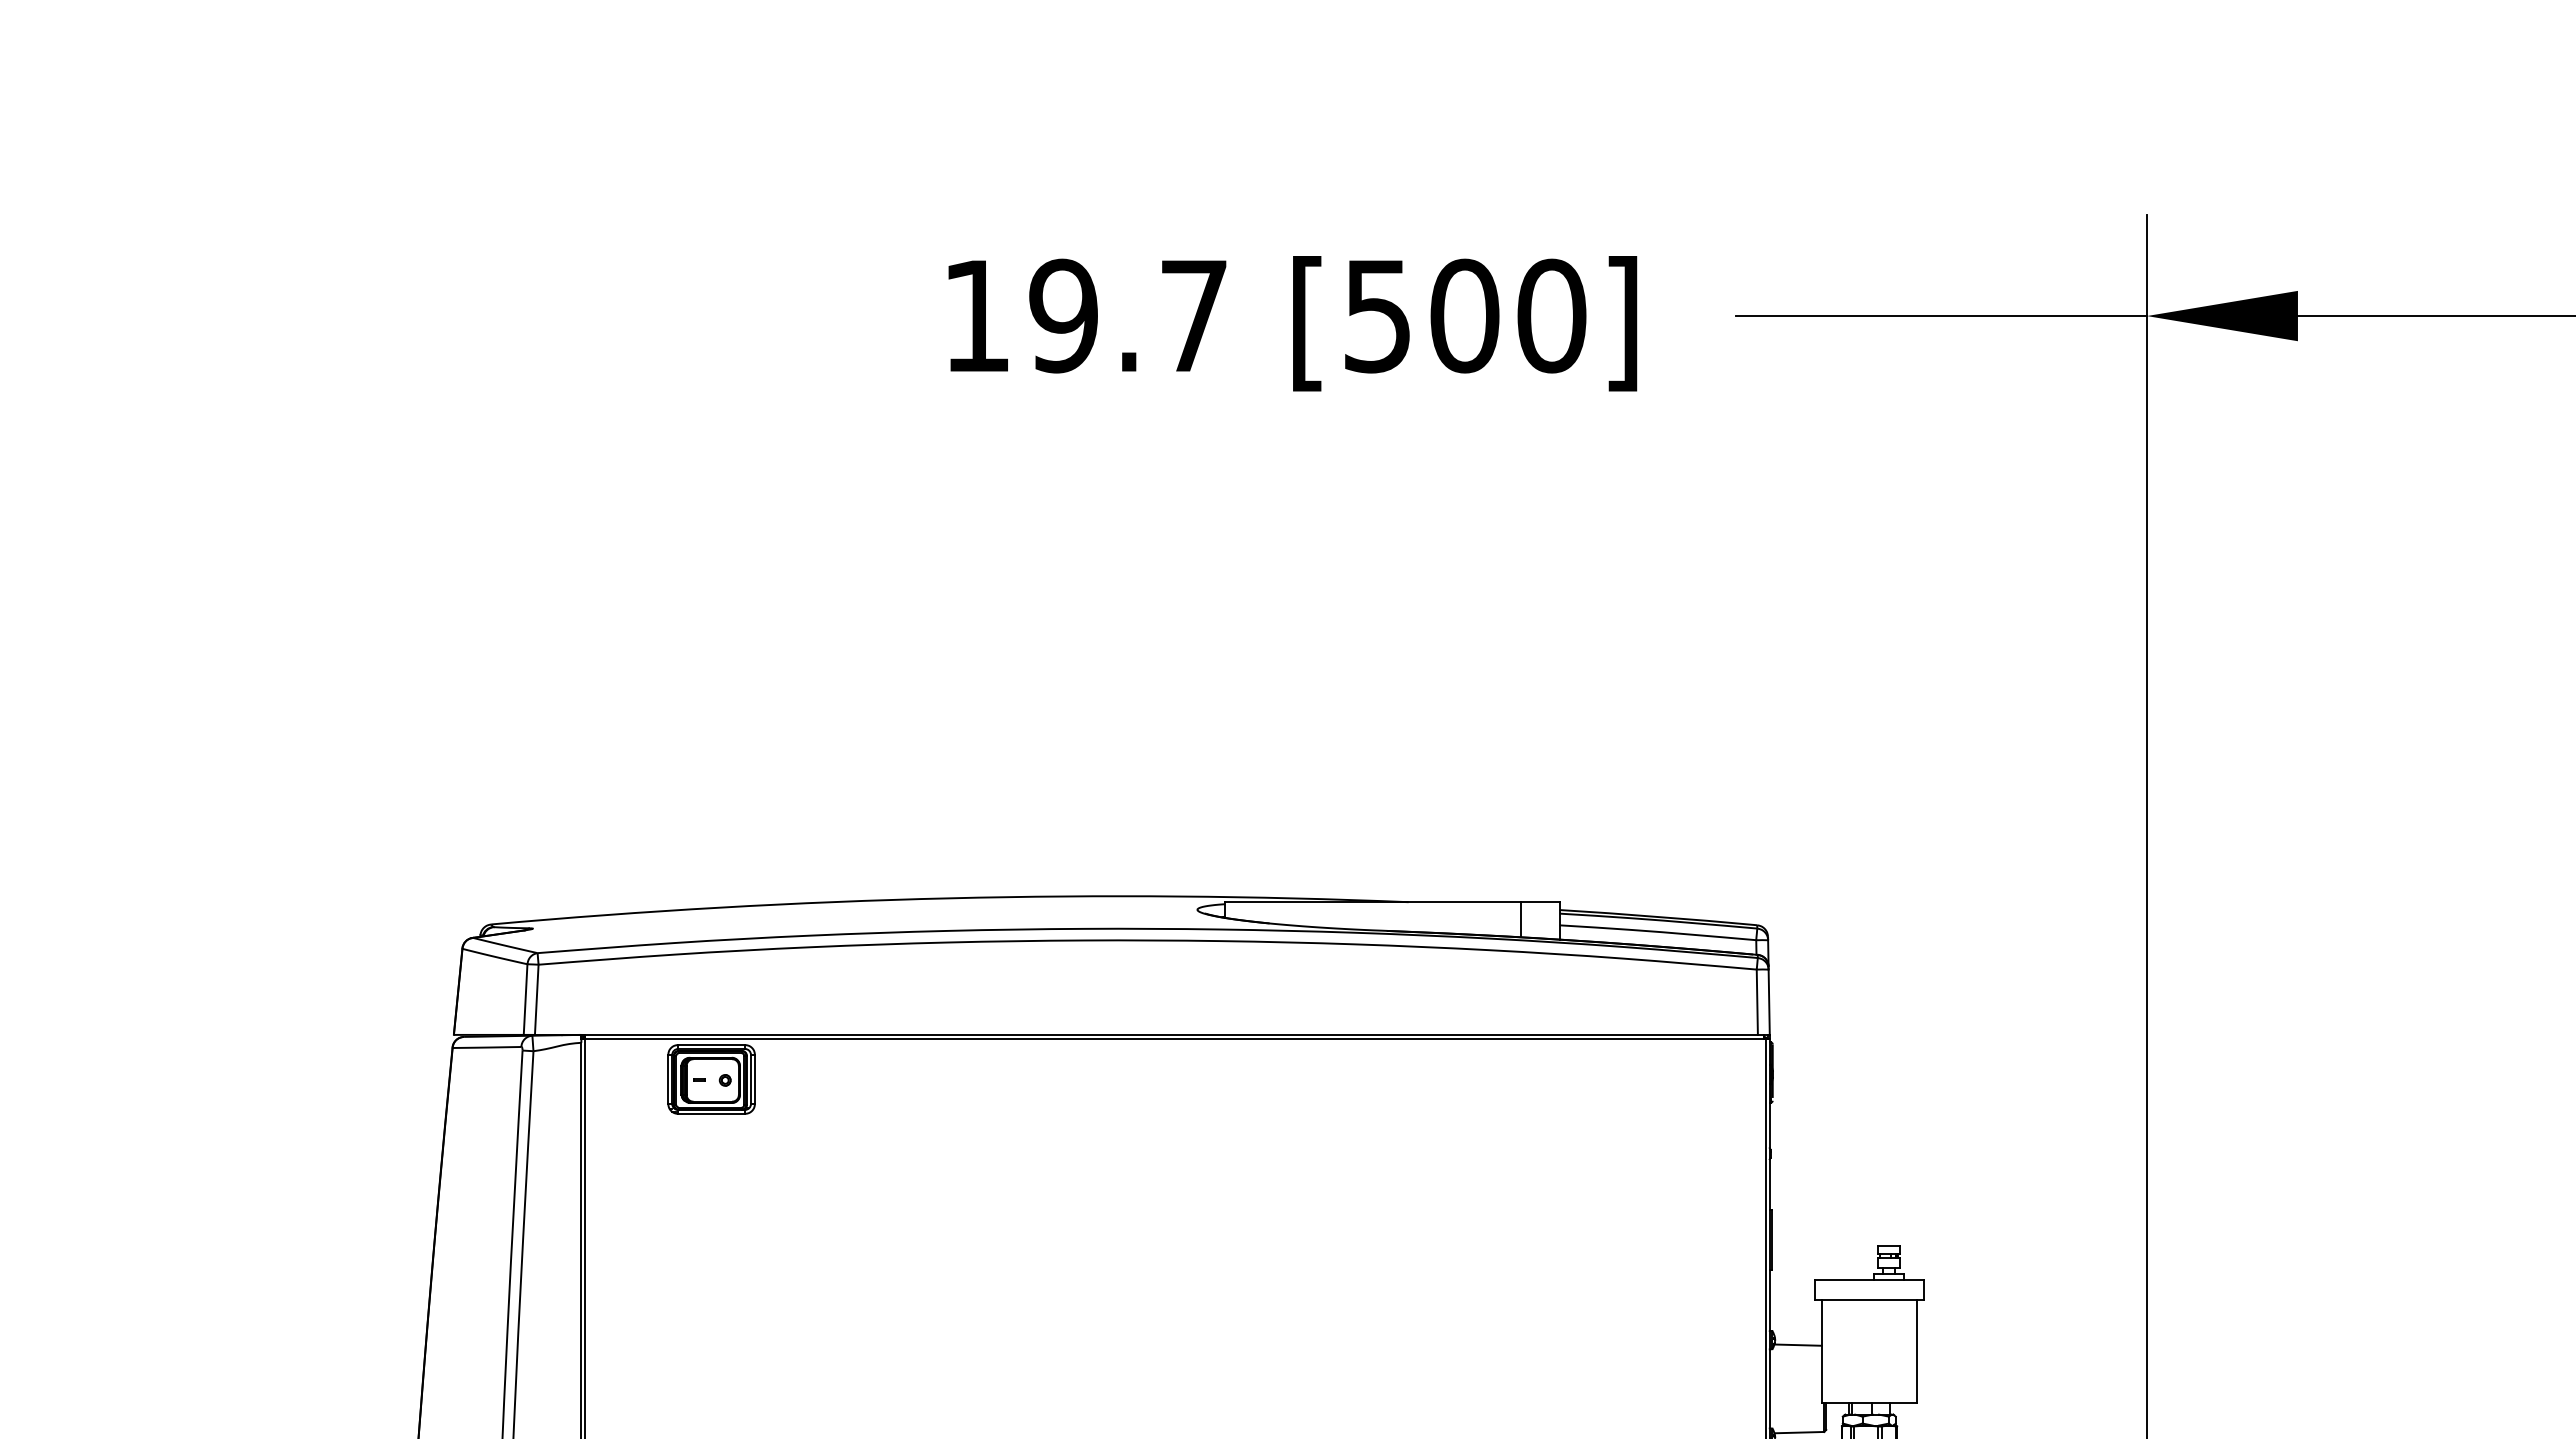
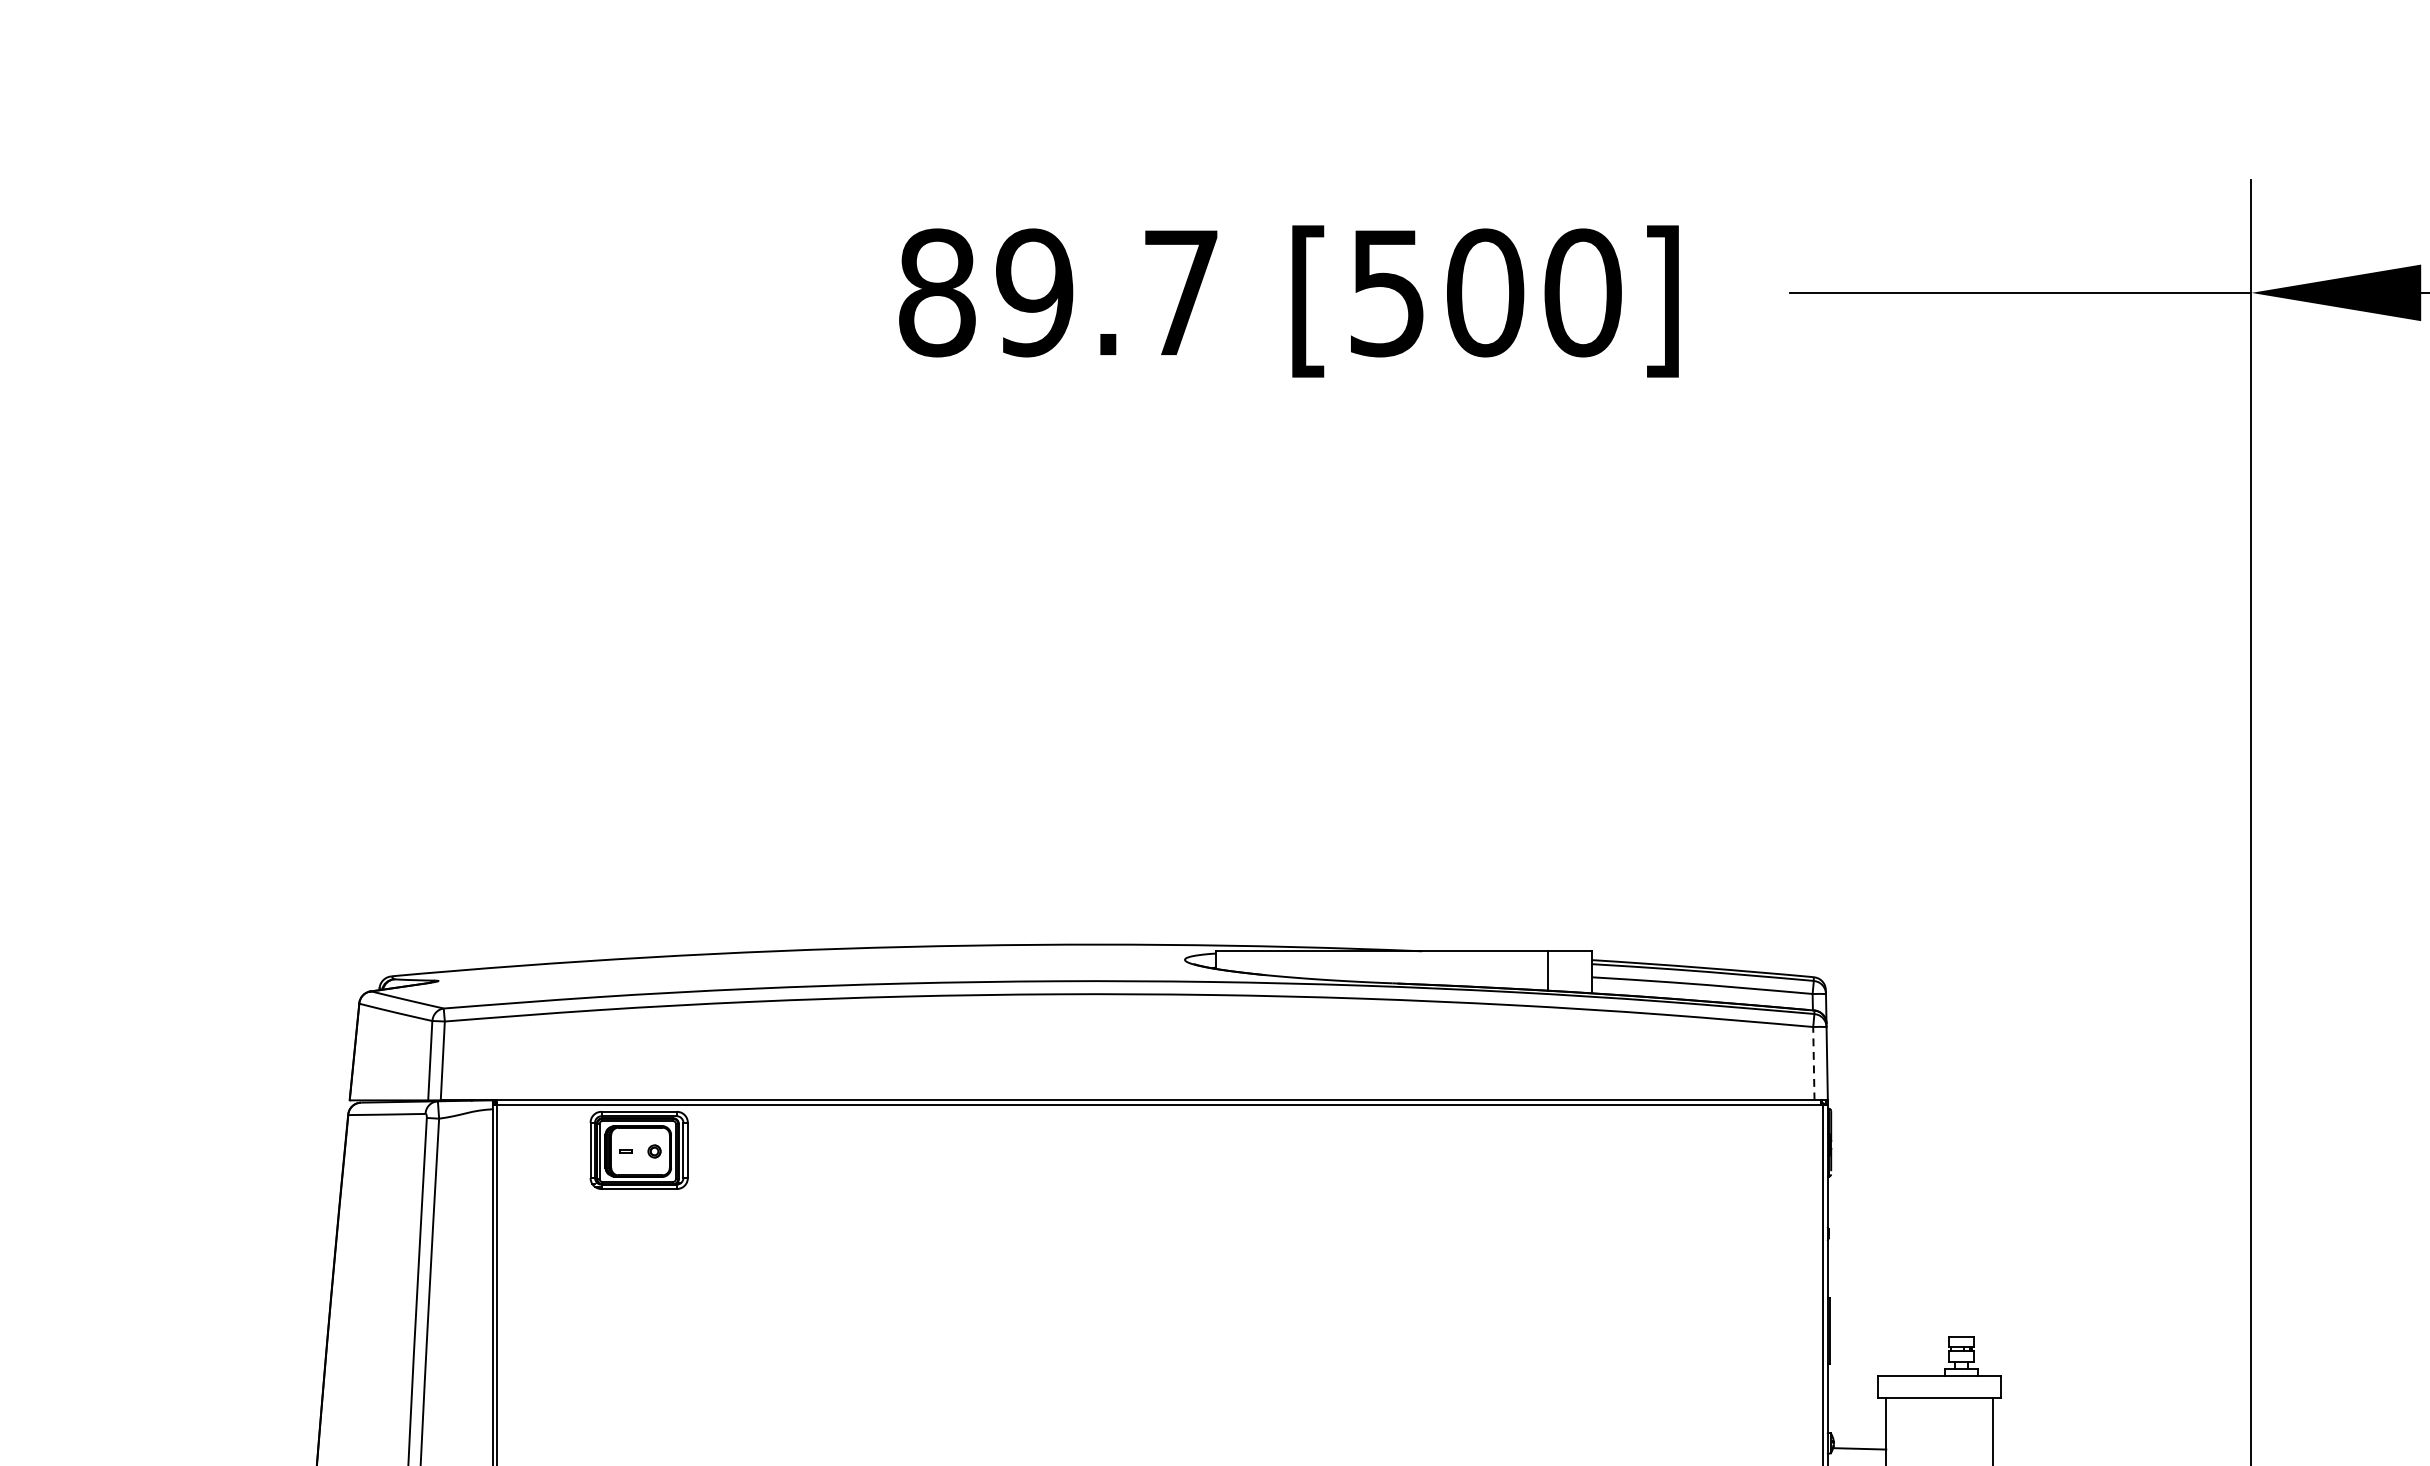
text: (977, 315) -> (937, 292), 19.7 -> 89.7
line: (1757, 1002) -> (1814, 1063), solid -> dashed

